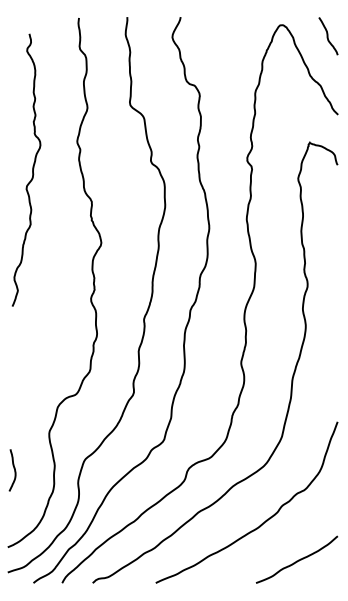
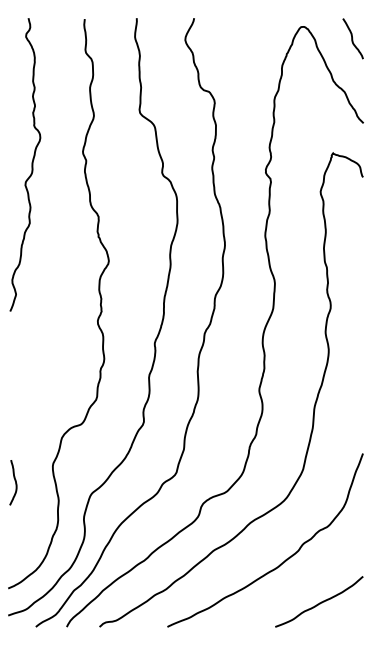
curve: (32, 169) -> (31, 164), moved
curve: (13, 469) -> (14, 481), moved

